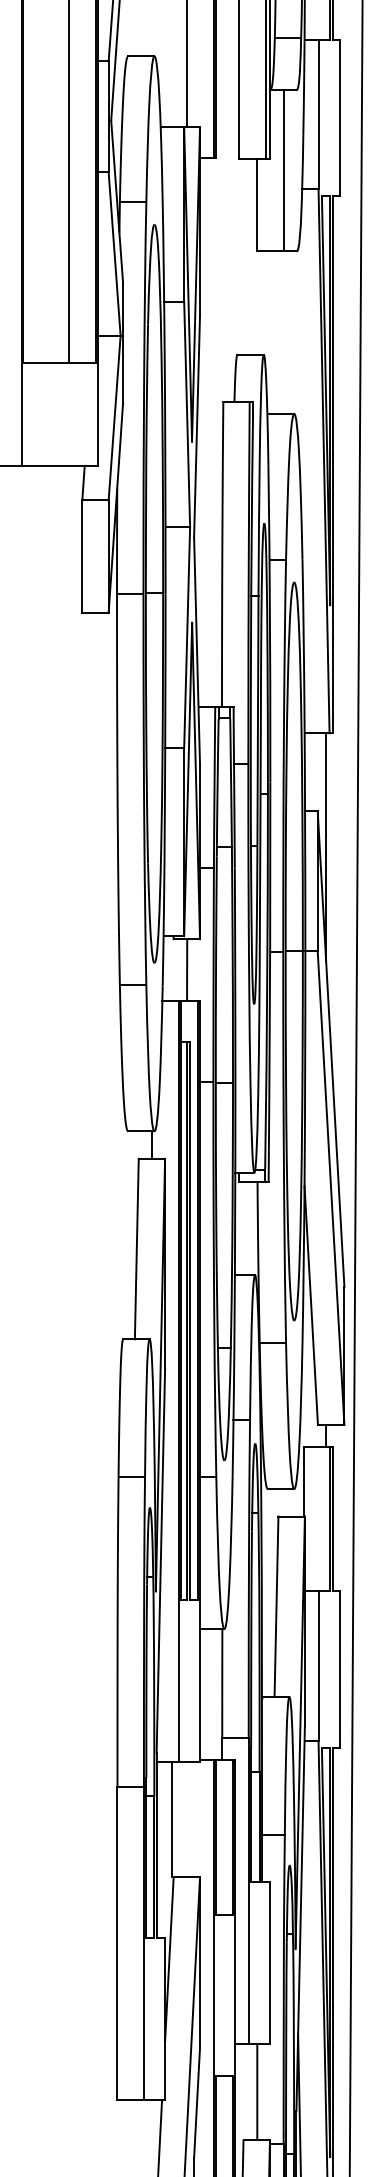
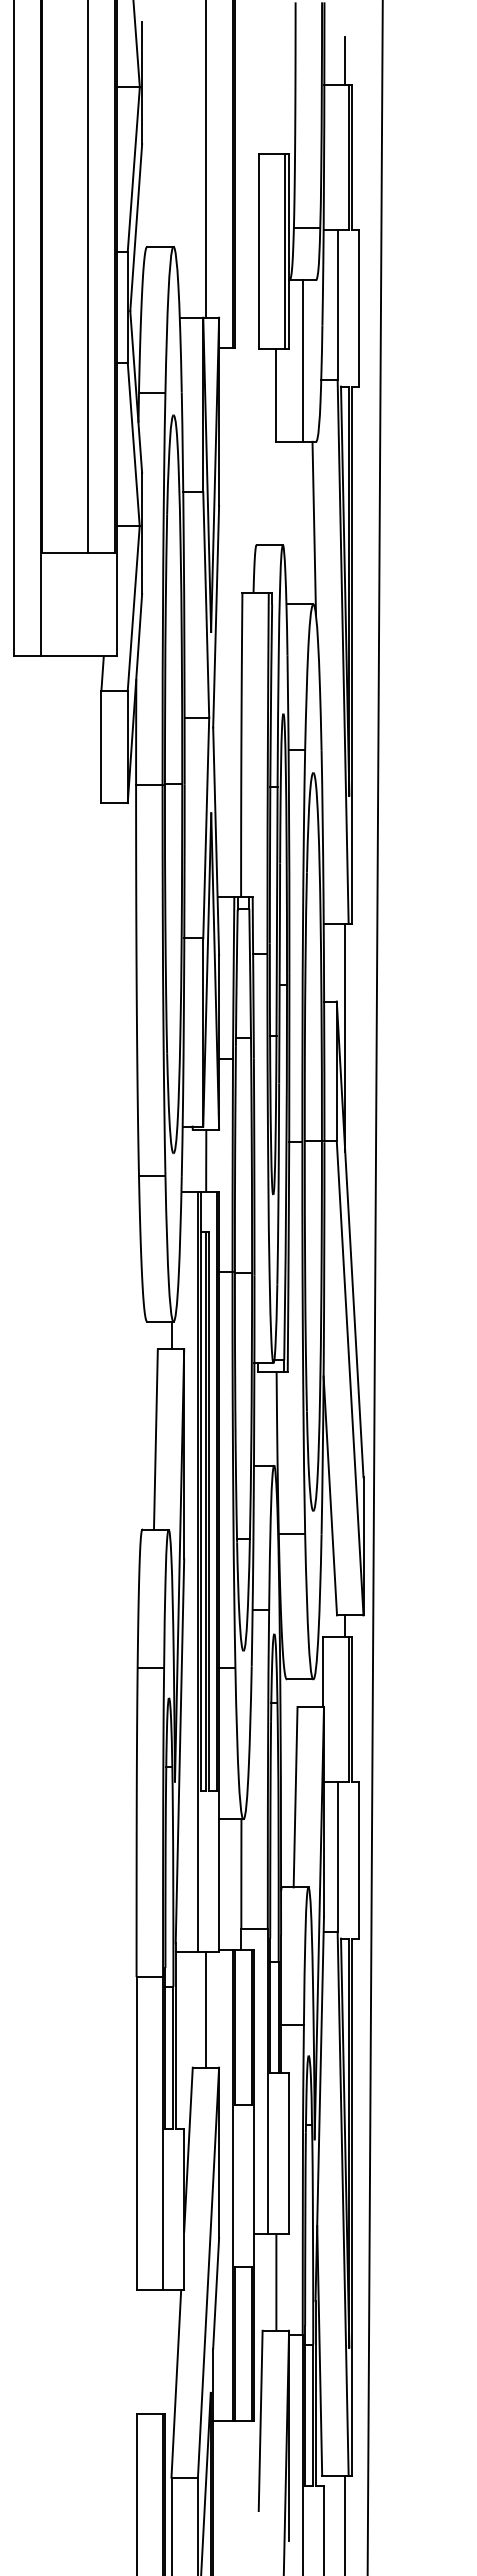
line: (295, 338) -> (314, 528), added
line: (172, 1819) -> (206, 2009), moved

